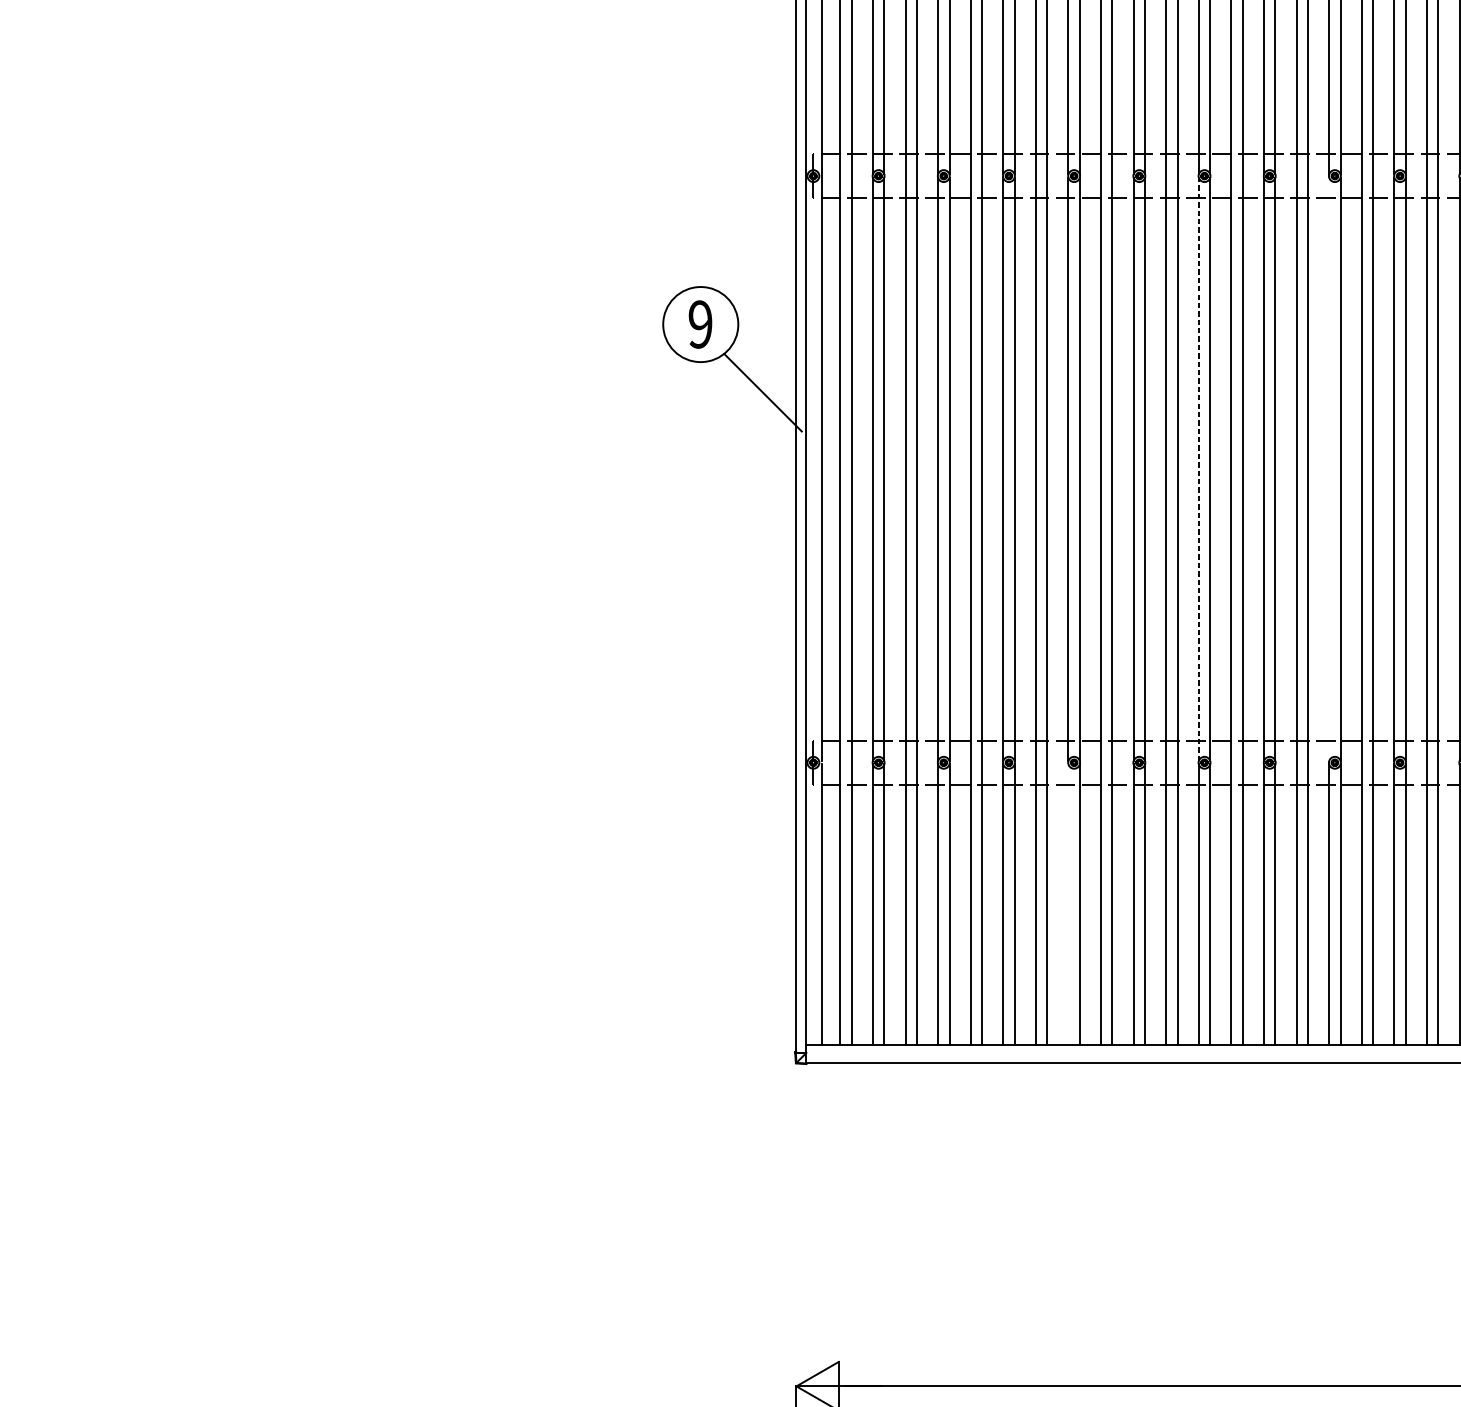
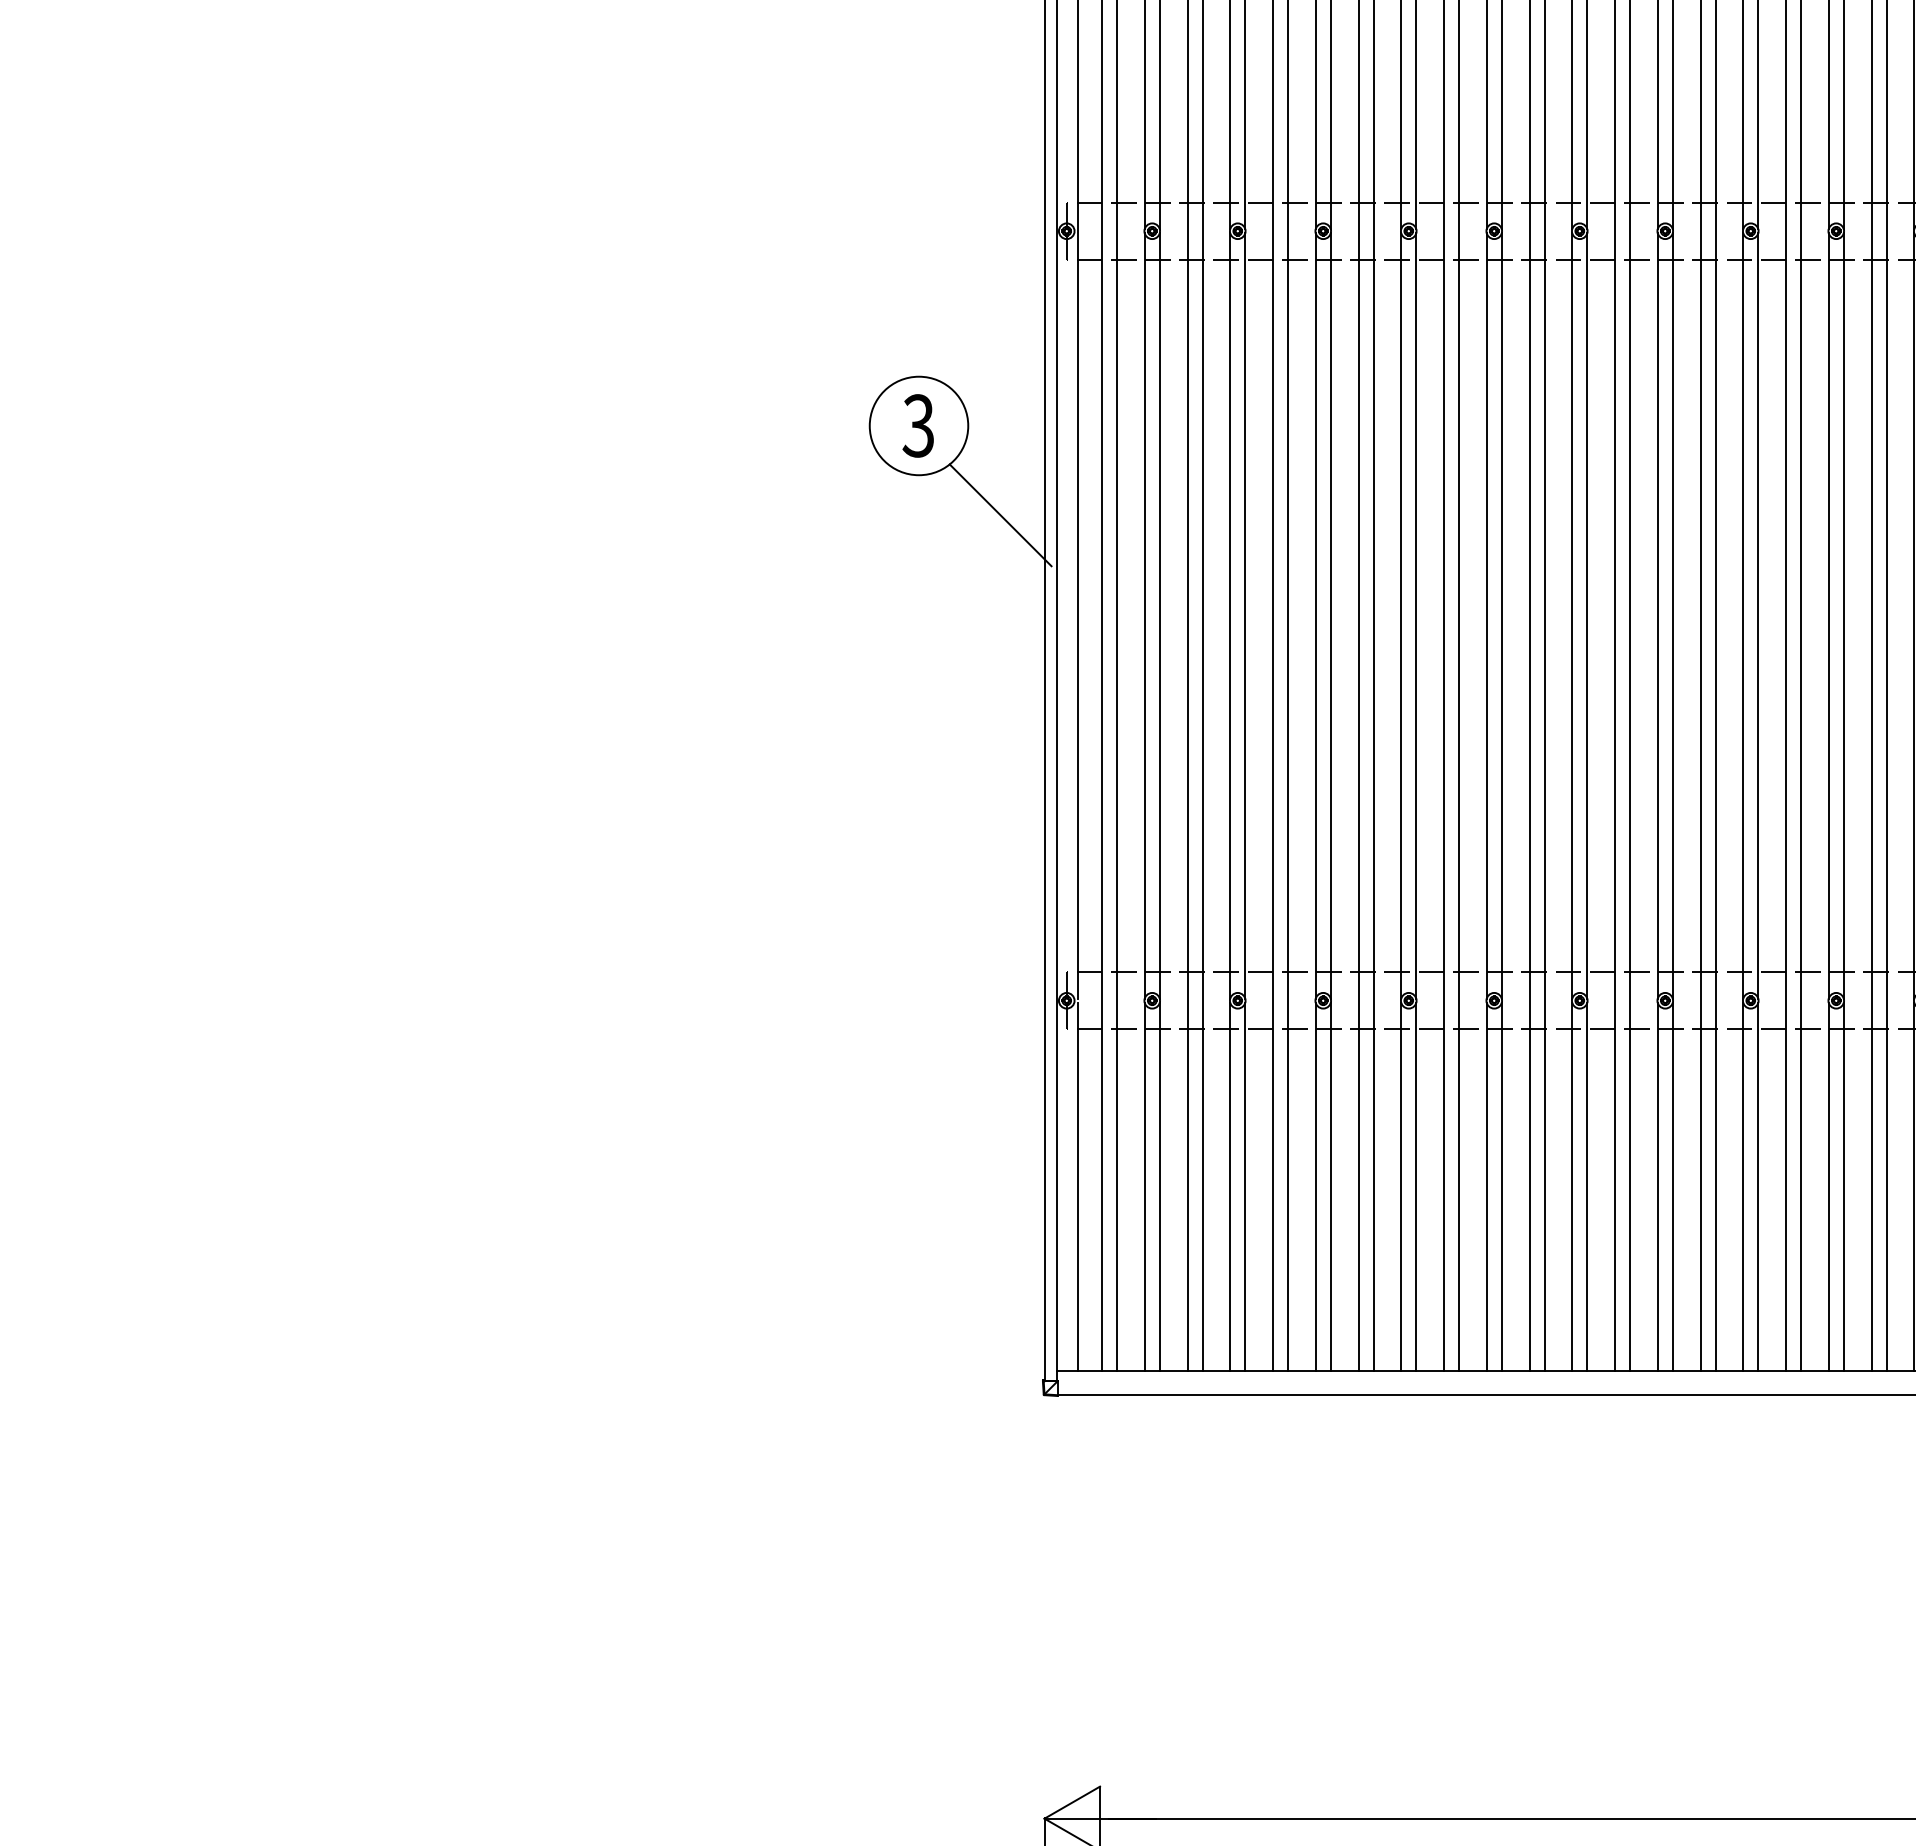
text: (699, 324) -> (917, 425), 9 -> 3
line: (1198, 469) -> (1572, 616), dashed -> solid
line: (1329, 469) -> (1743, 615), added
line: (1068, 904) -> (1401, 1186), added

